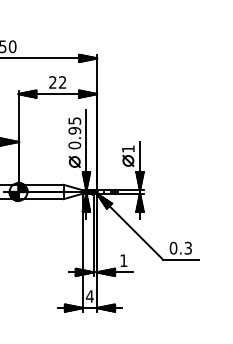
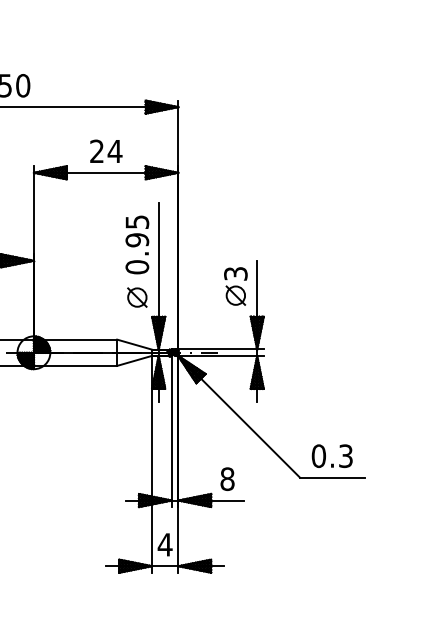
text: (62, 82) -> (114, 151), 22 -> 24
text: (128, 148) -> (236, 272), 1 -> 3
text: (123, 260) -> (226, 478), 1 -> 8

